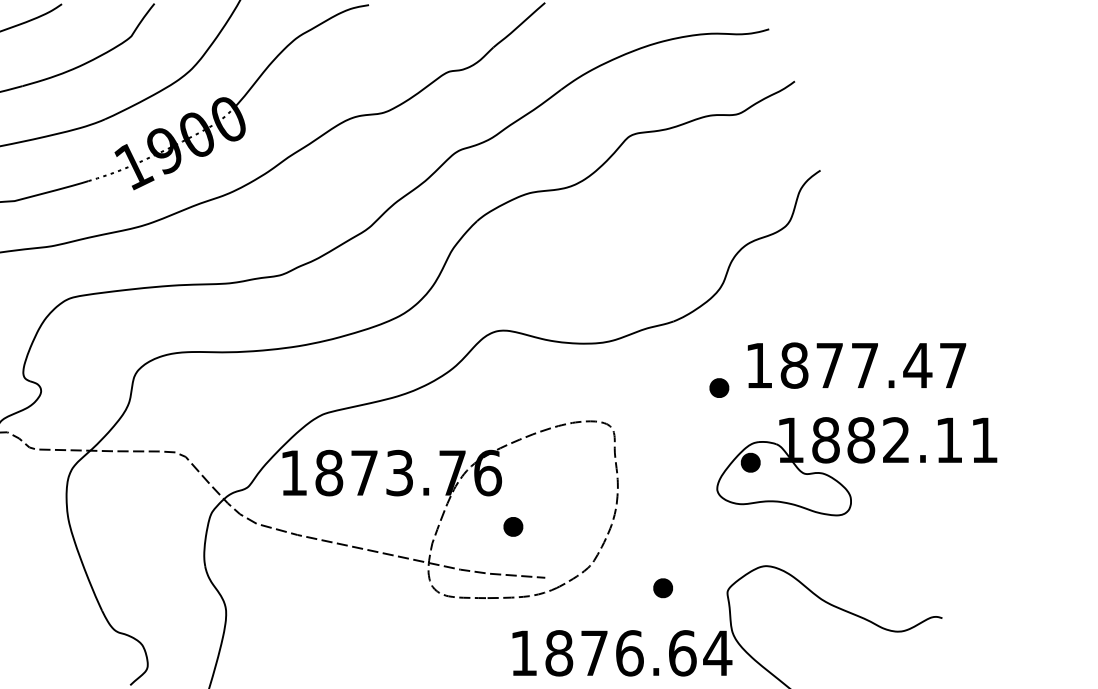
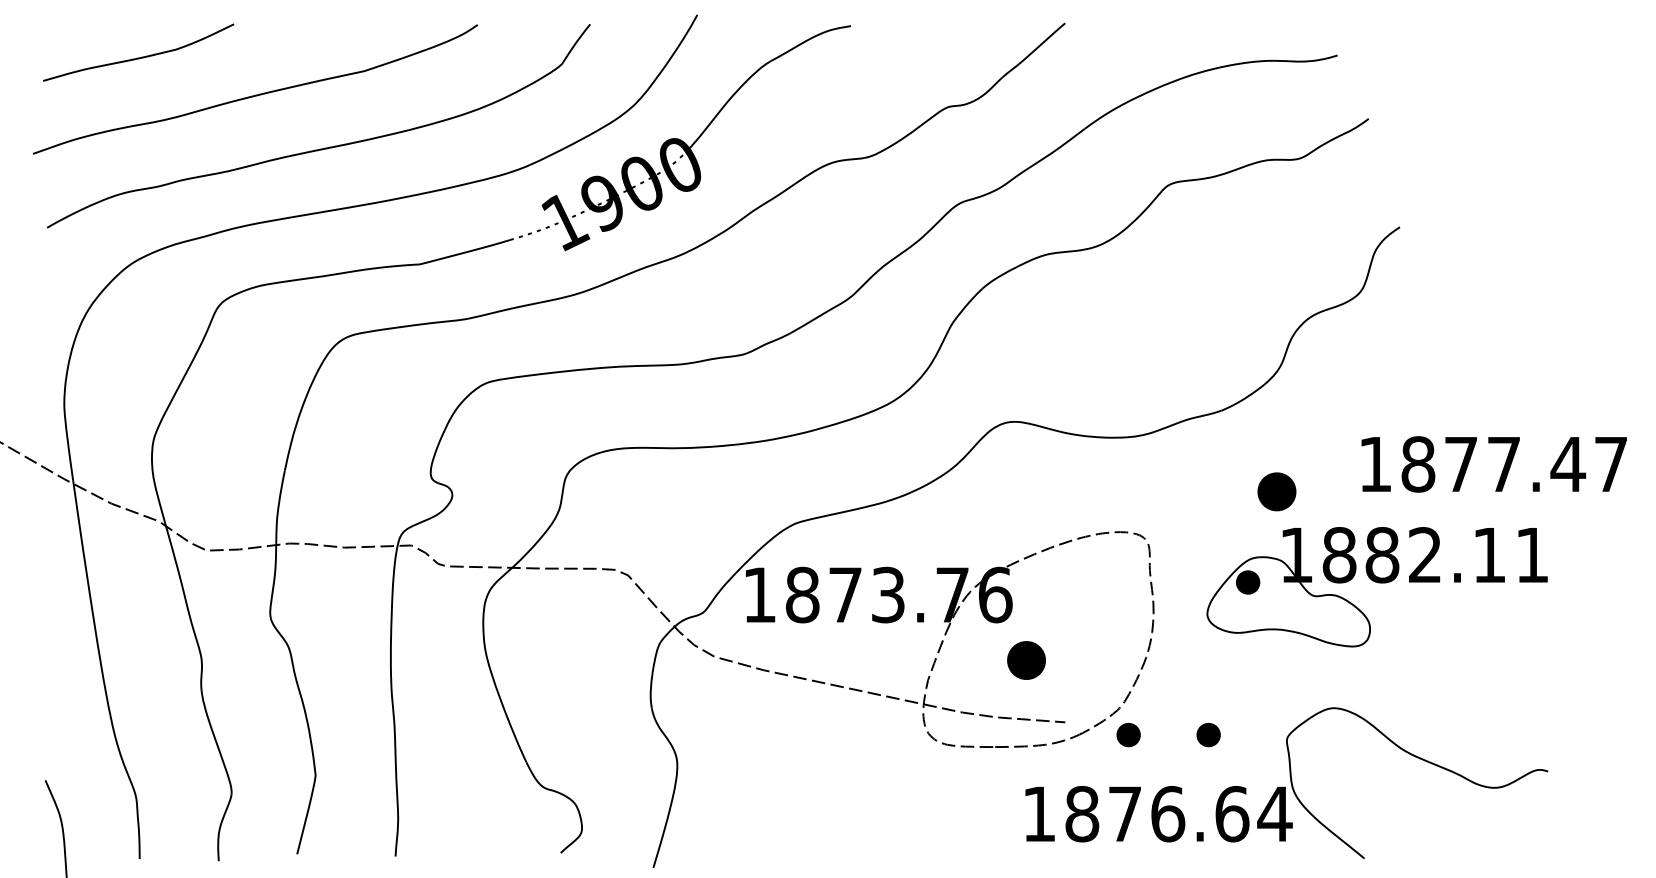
text: (856, 365) -> (1493, 464), moved
part: (718, 387) -> (1276, 491), size x1.6
part: (856, 466) -> (1376, 587), moved
part: (513, 526) -> (1026, 660), size x1.6
part: (597, 588) -> (1128, 735), added

